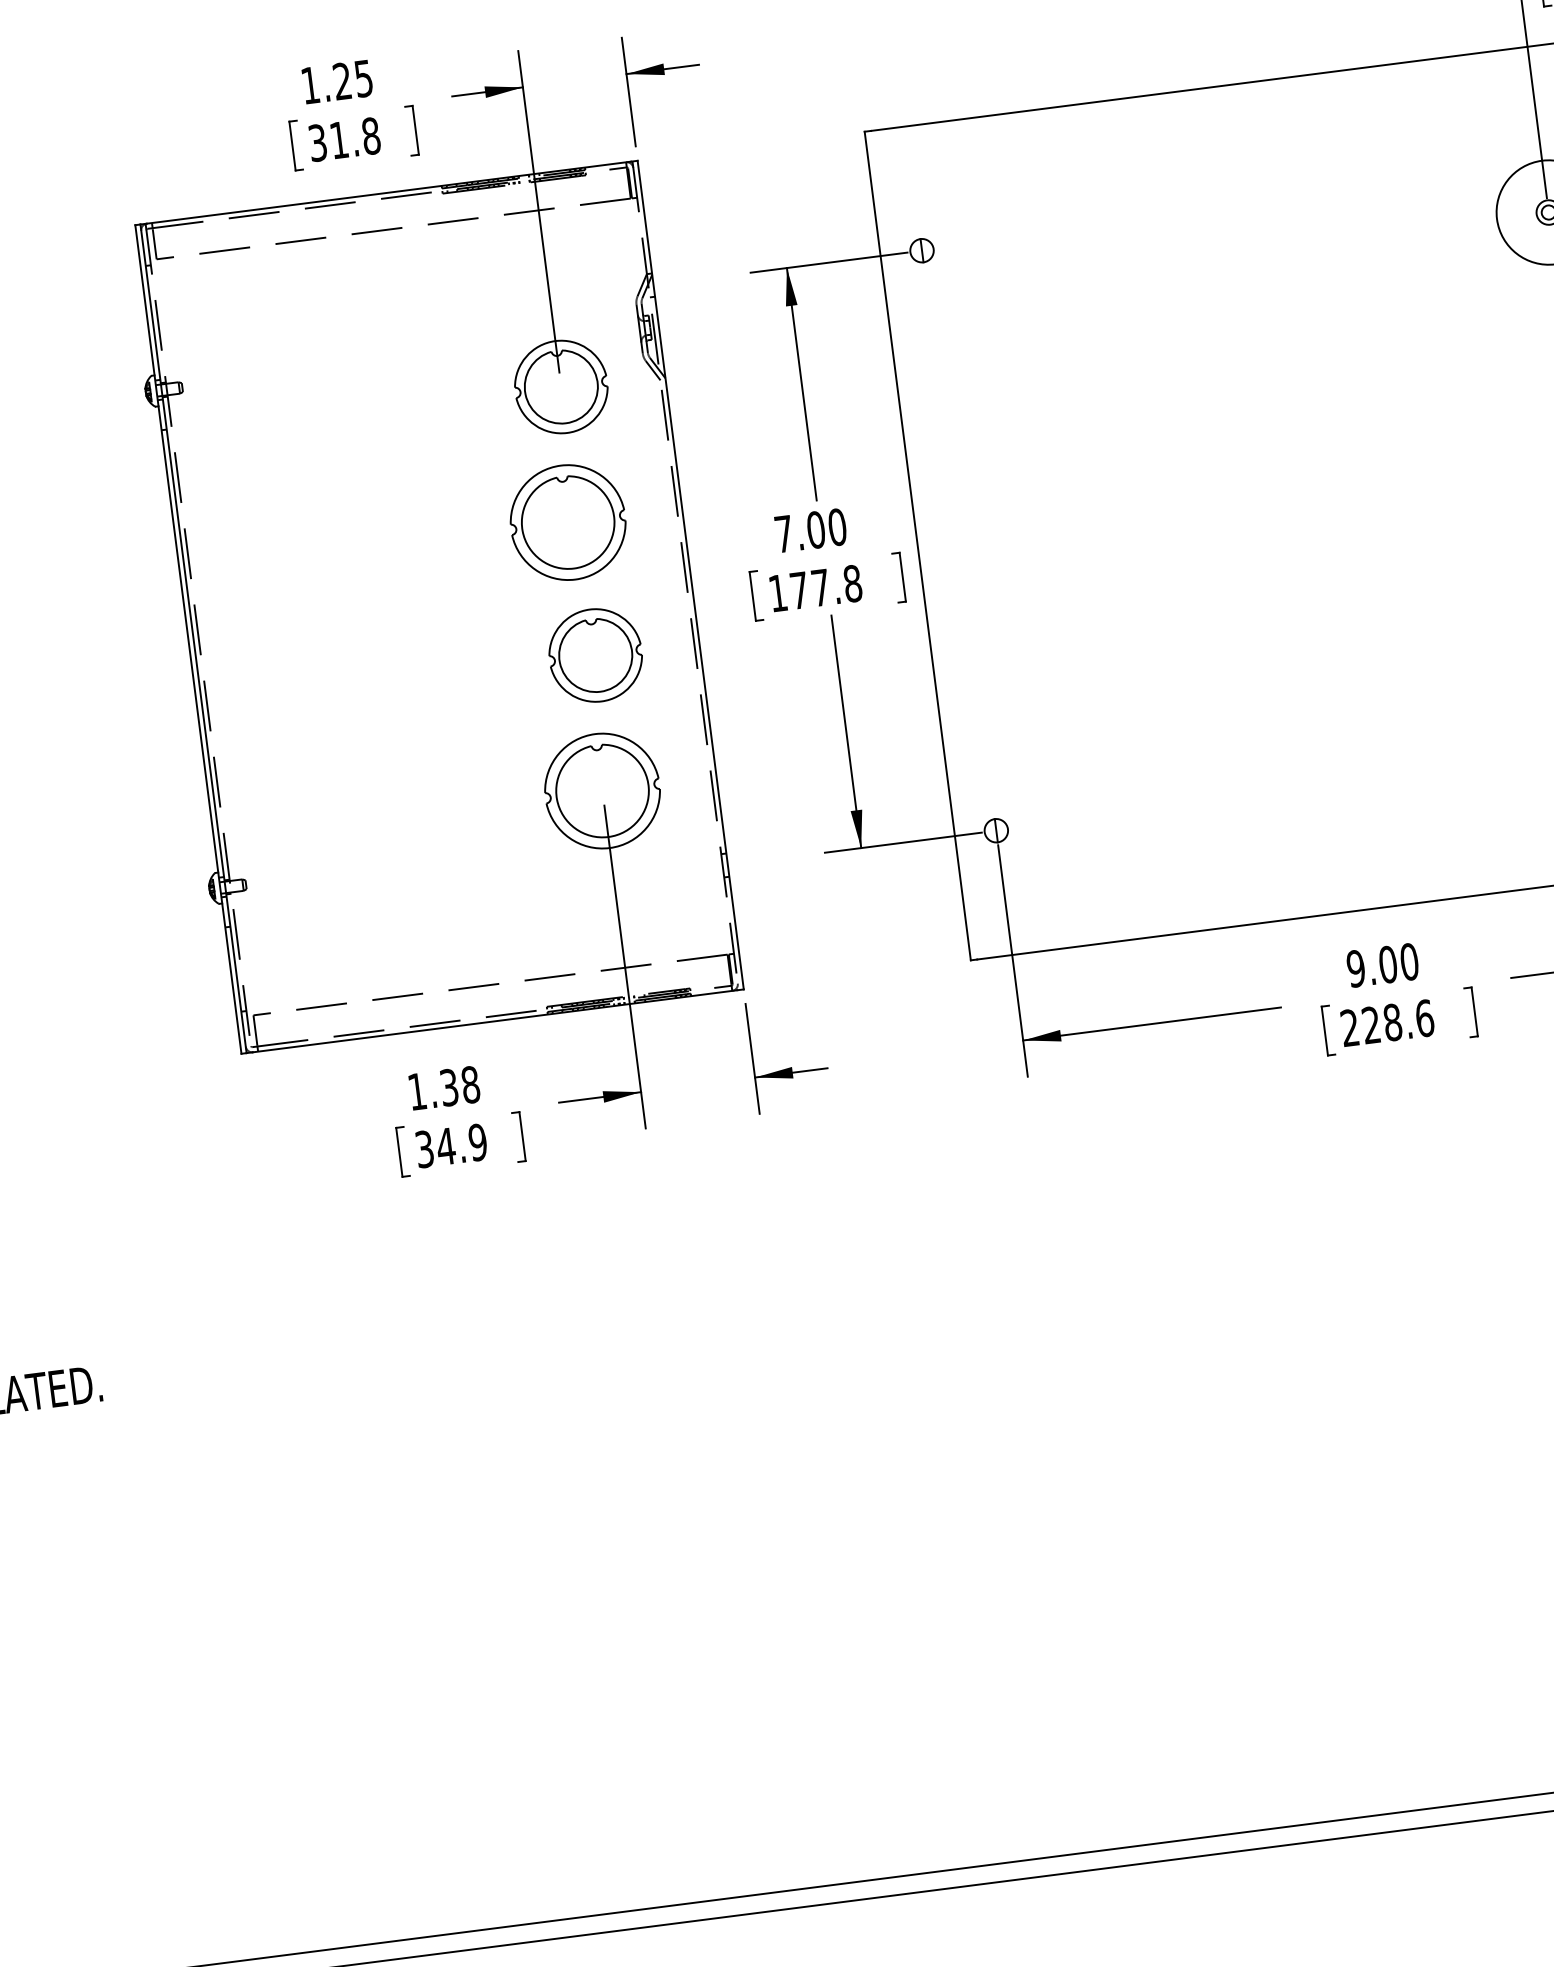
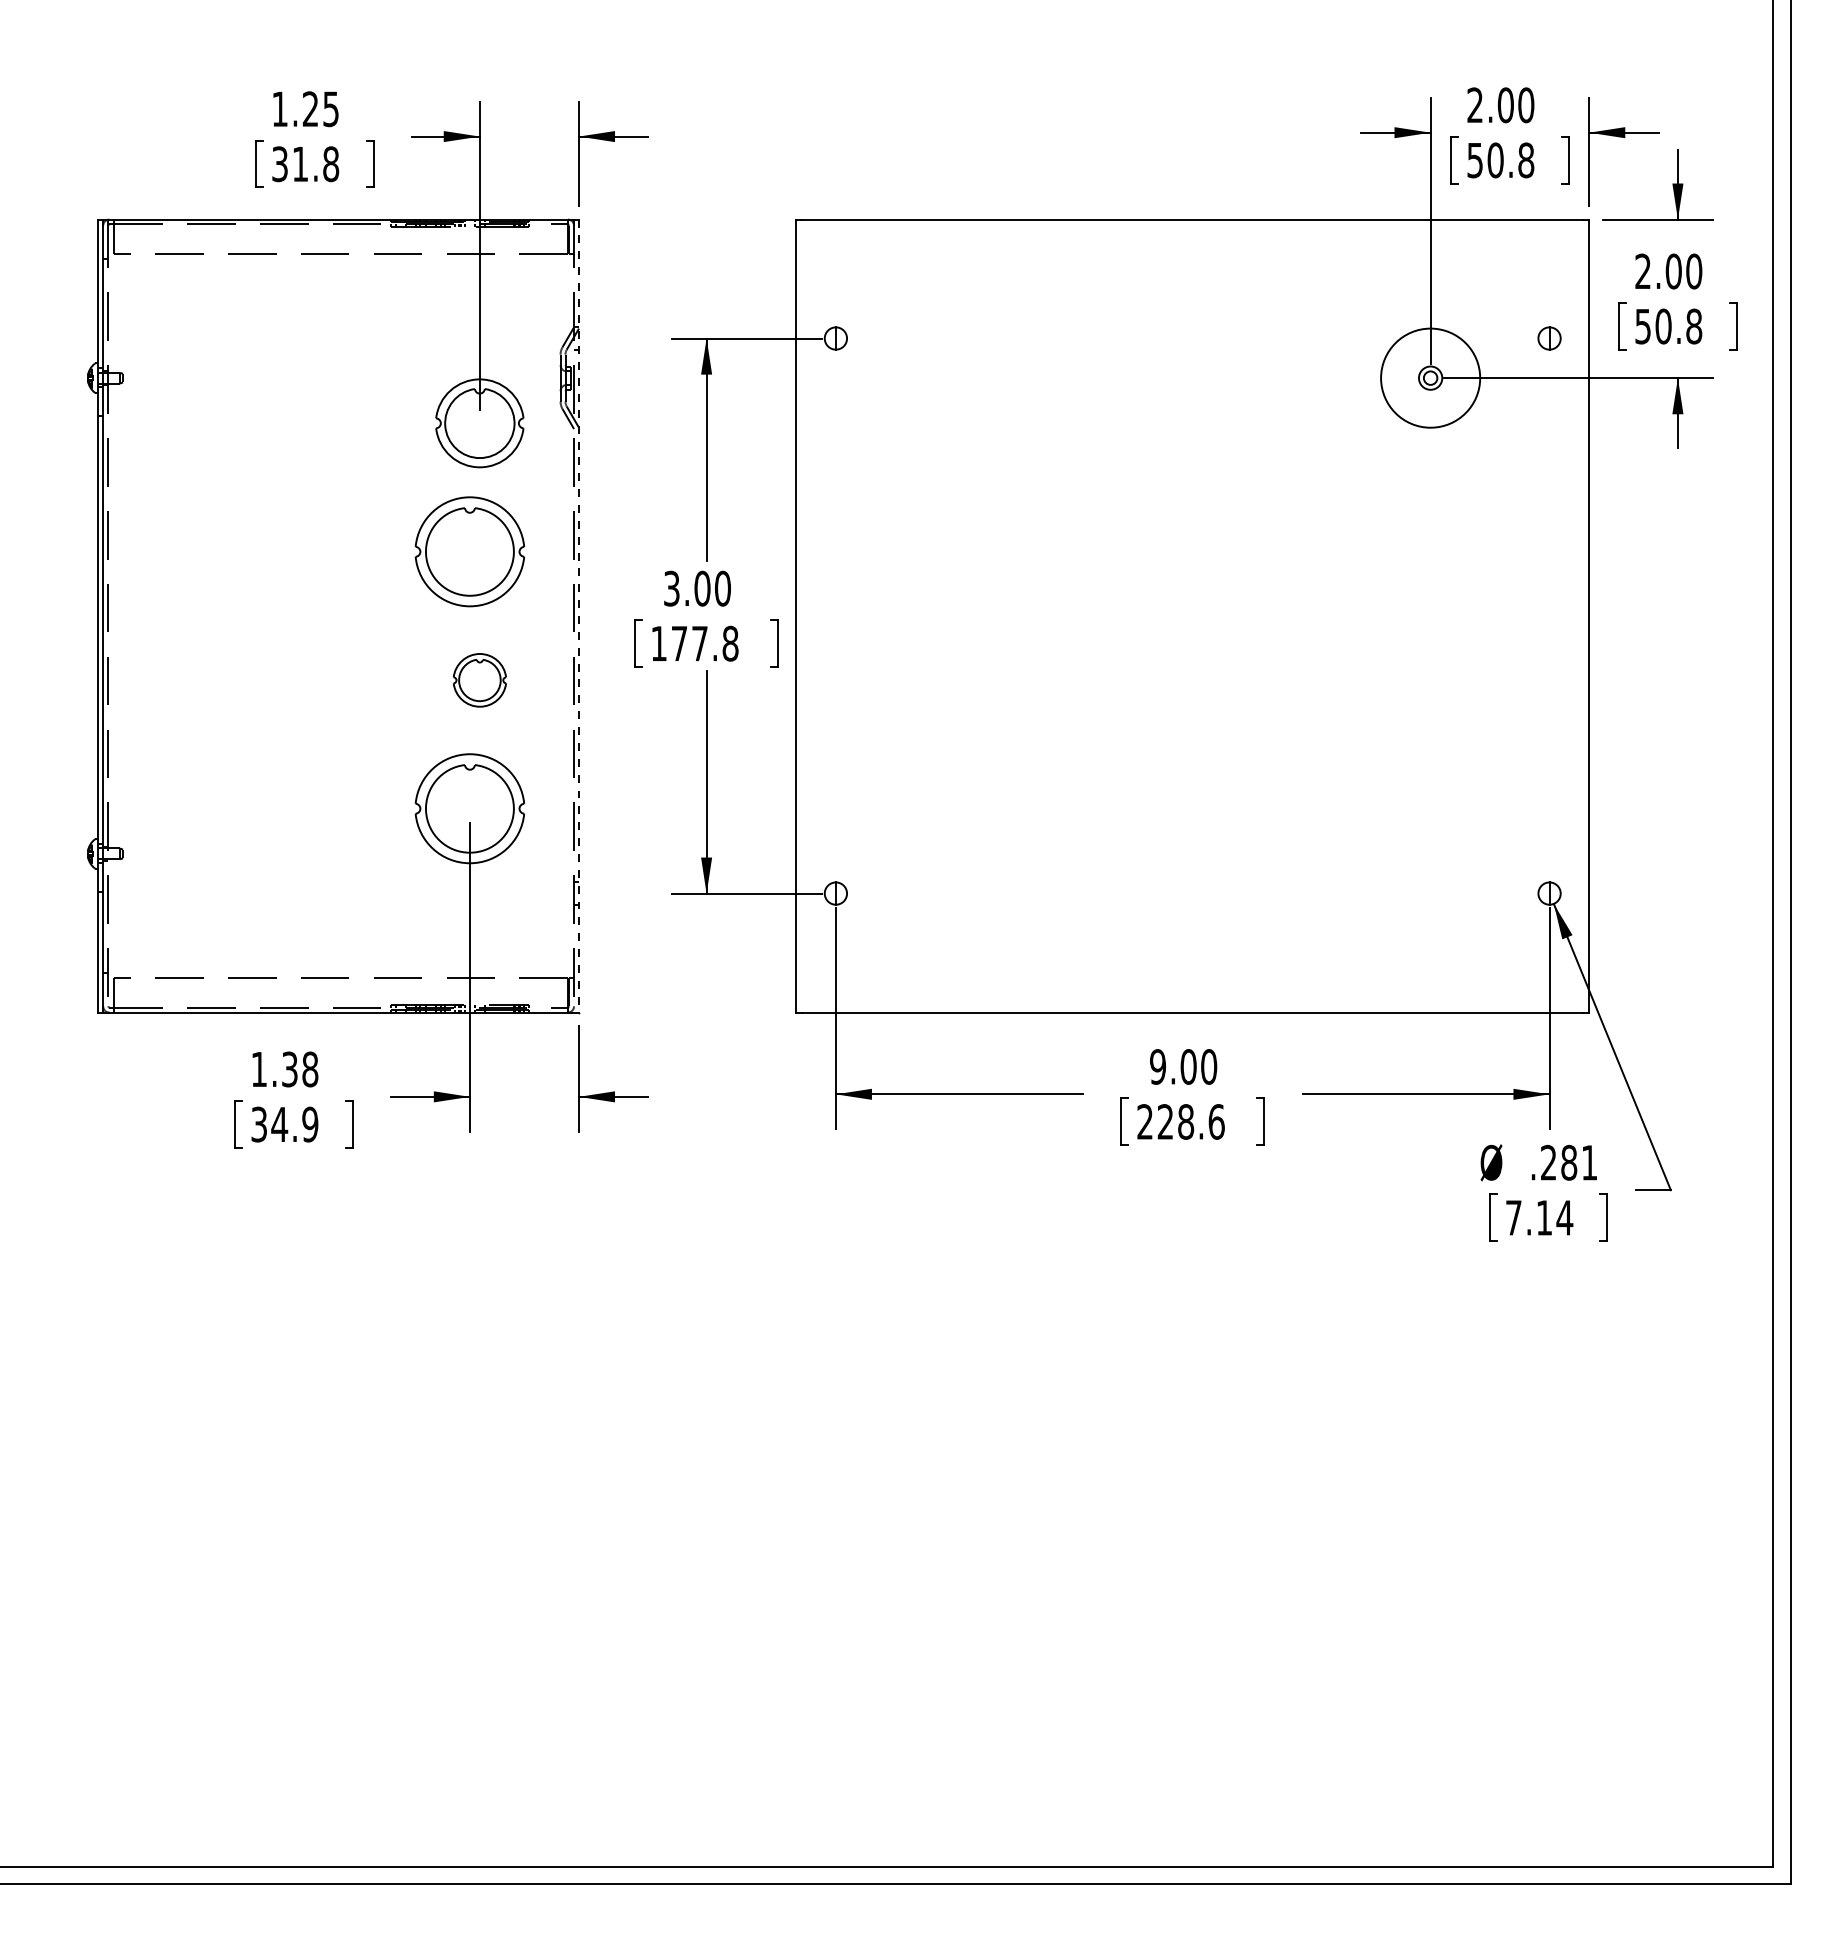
text: (783, 533) -> (671, 588), 7.00 -> 3.00
line: (690, 575) -> (578, 616), solid -> dashed
part: (595, 655) -> (479, 680), size x0.6

